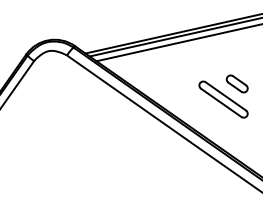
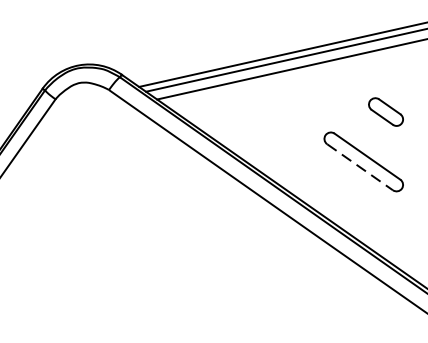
part: (236, 83) -> (384, 111), moved
line: (221, 102) -> (360, 166), solid -> dashed

